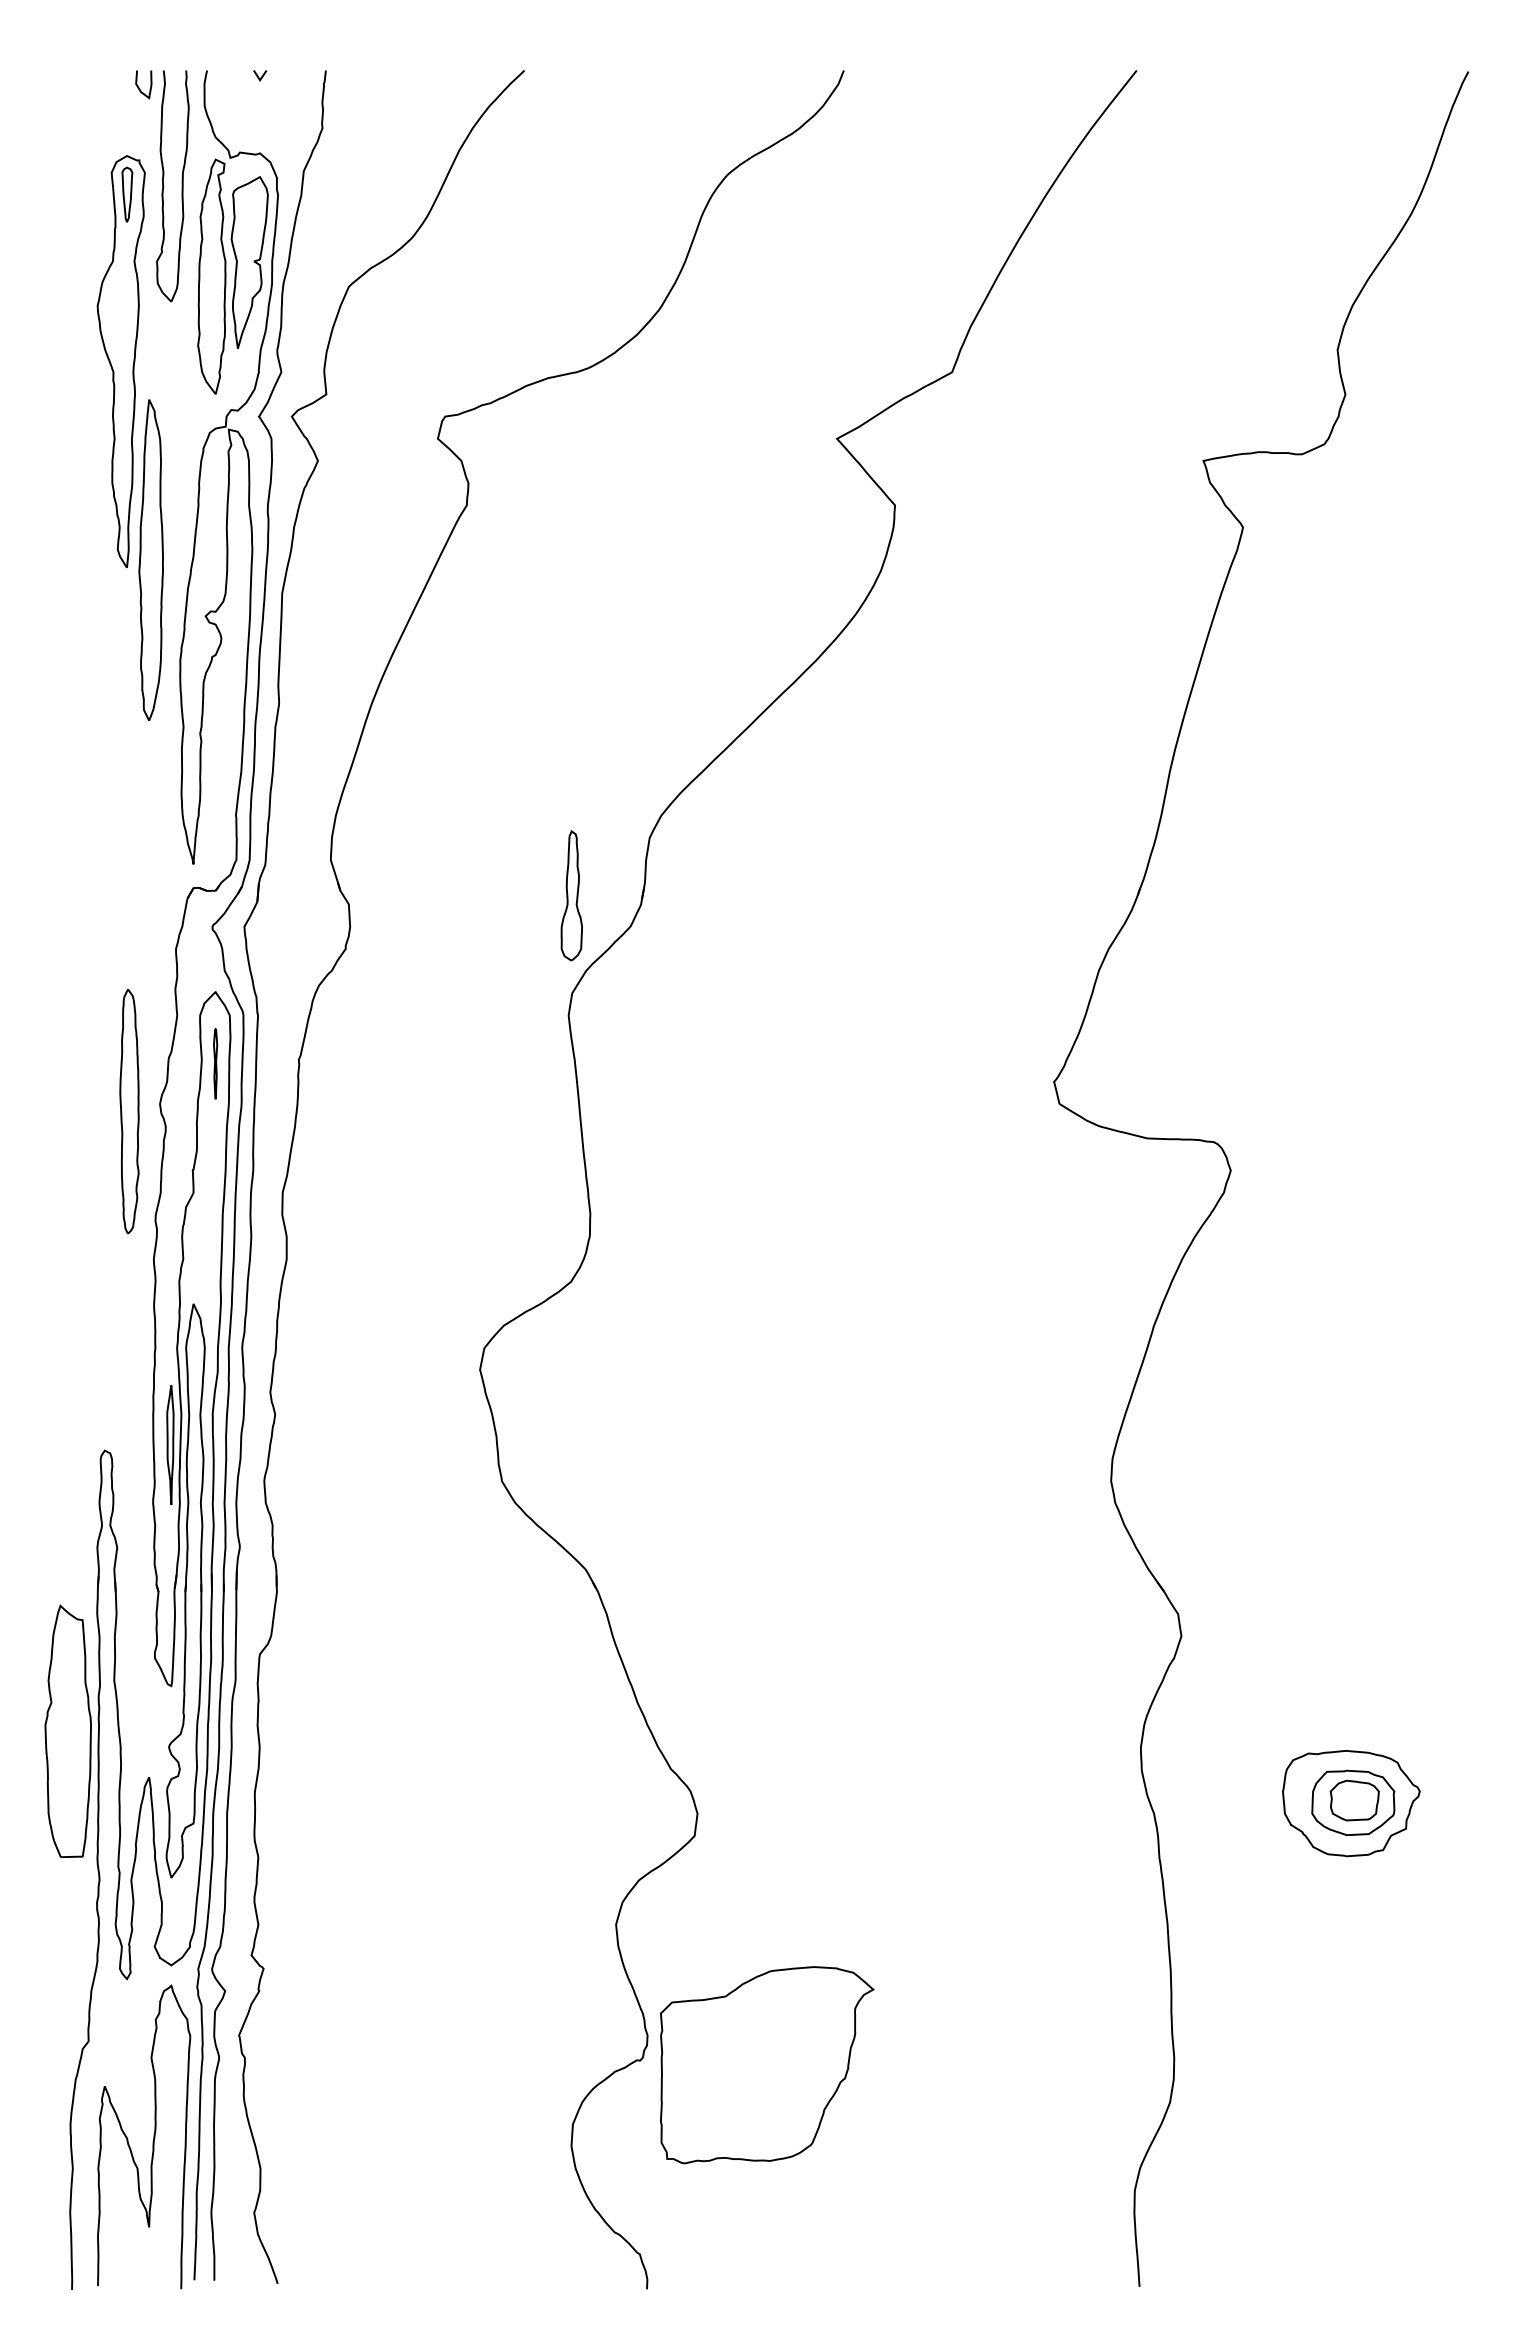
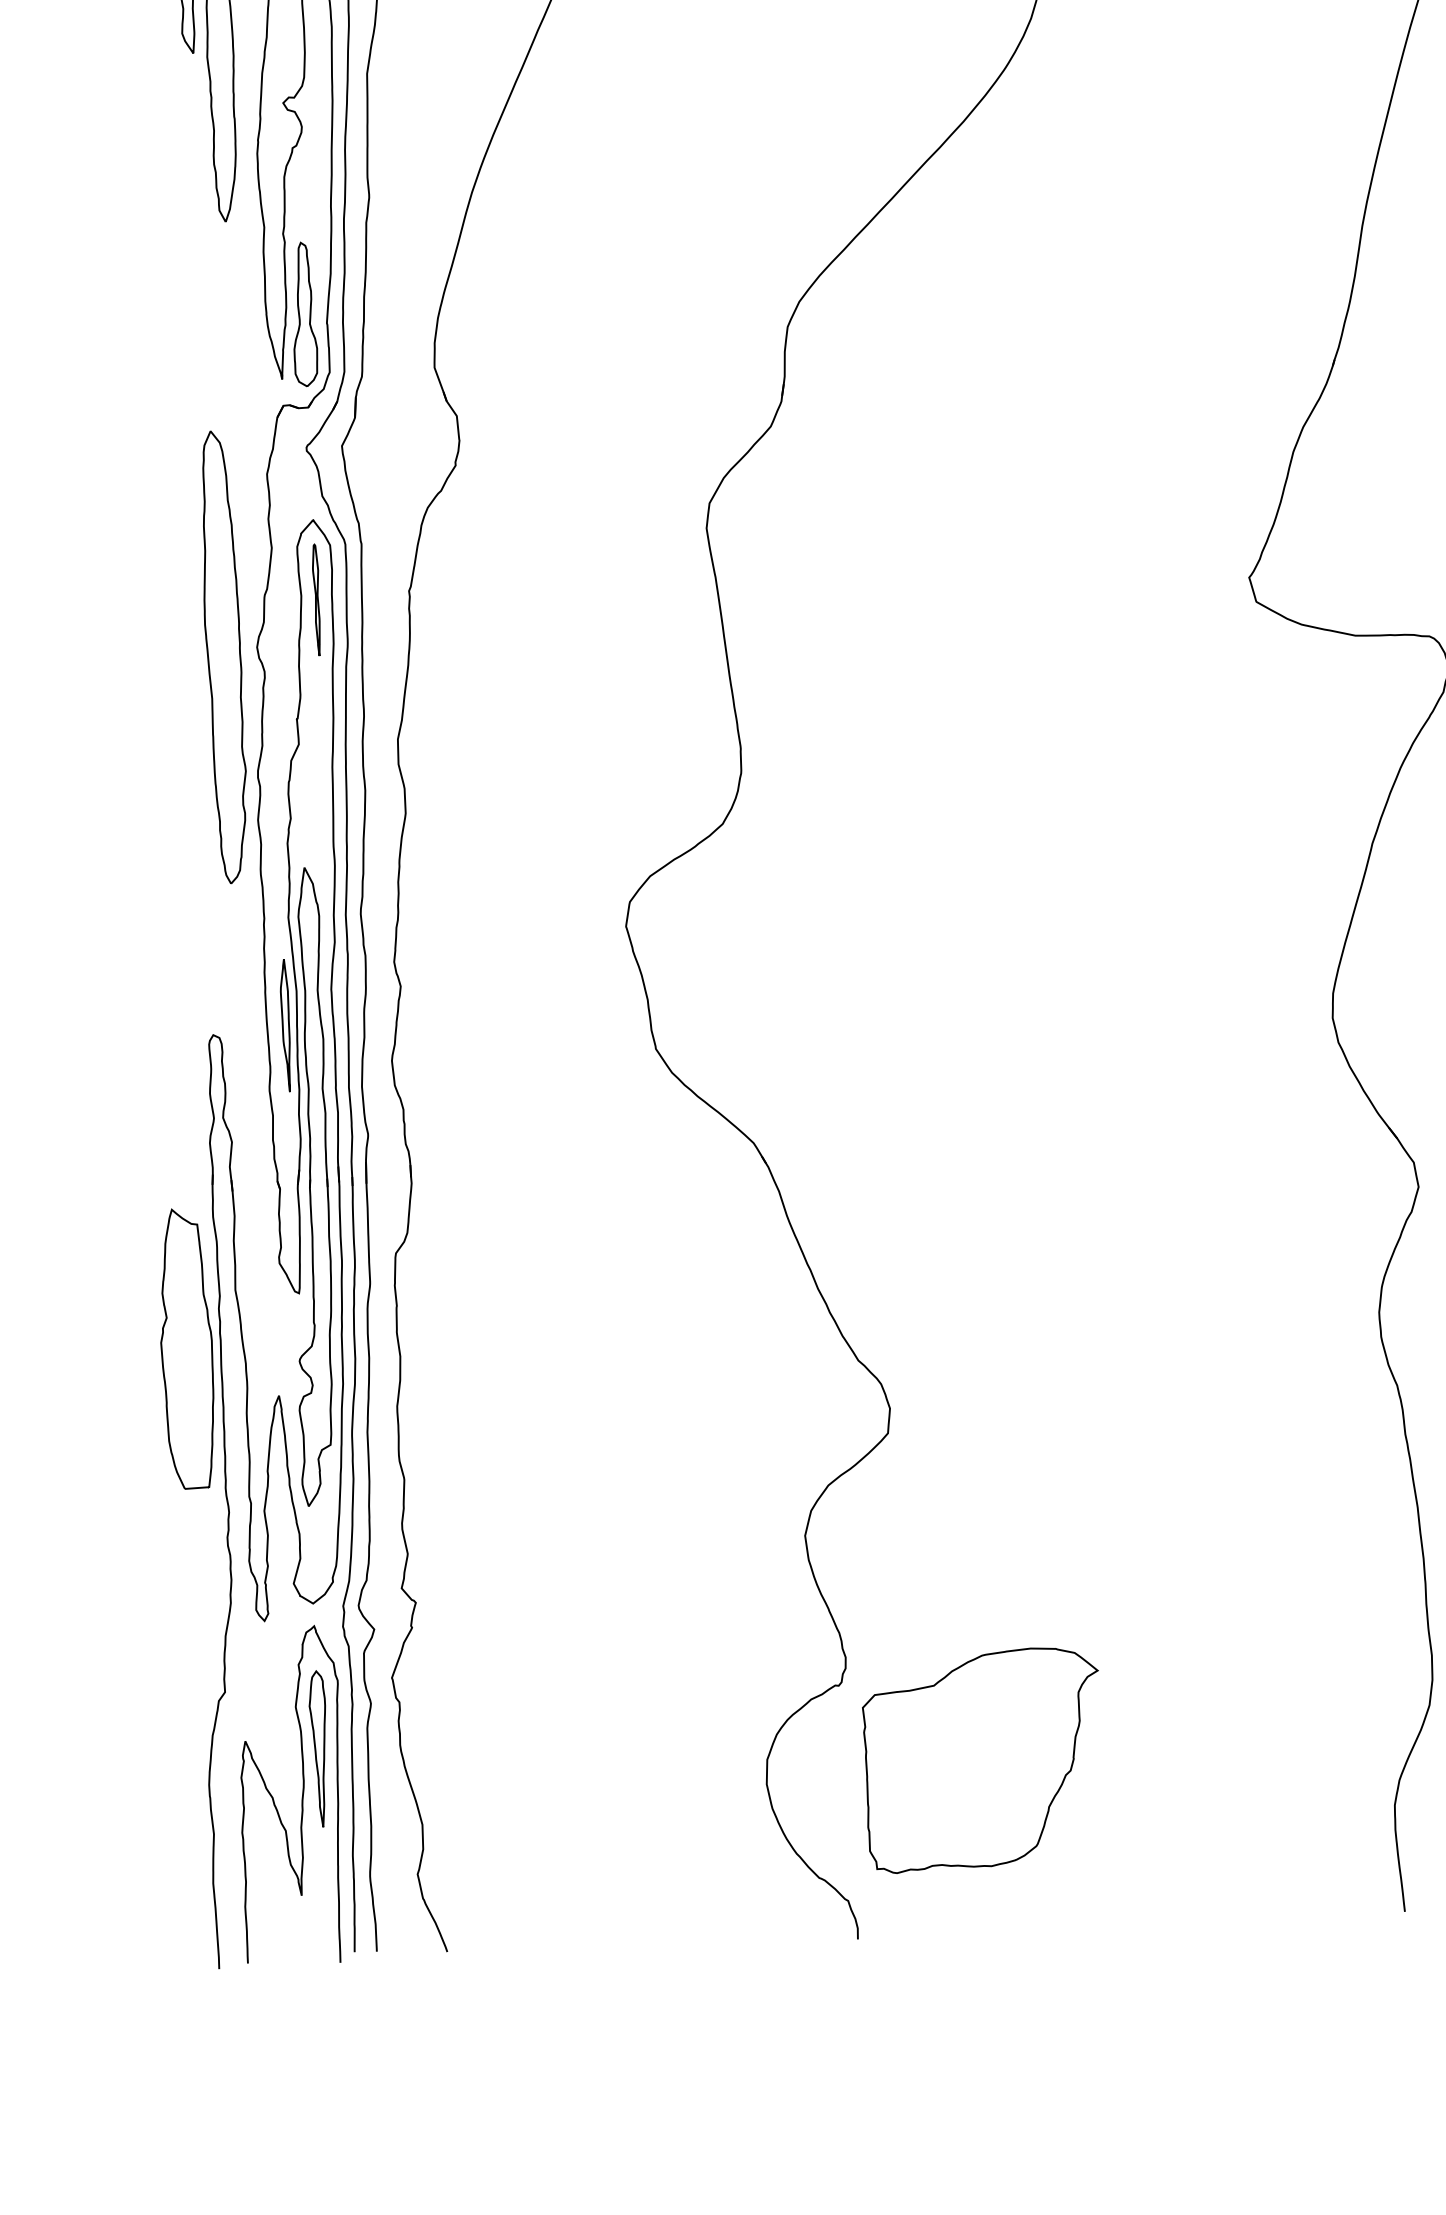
part: (571, 895) -> (303, 313), moved
part: (215, 1063) -> (316, 599), size x1.43
part: (129, 1111) -> (223, 657), size x1.67
part: (767, 2065) -> (983, 1760), moved
part: (170, 2095) -> (318, 1748), added

